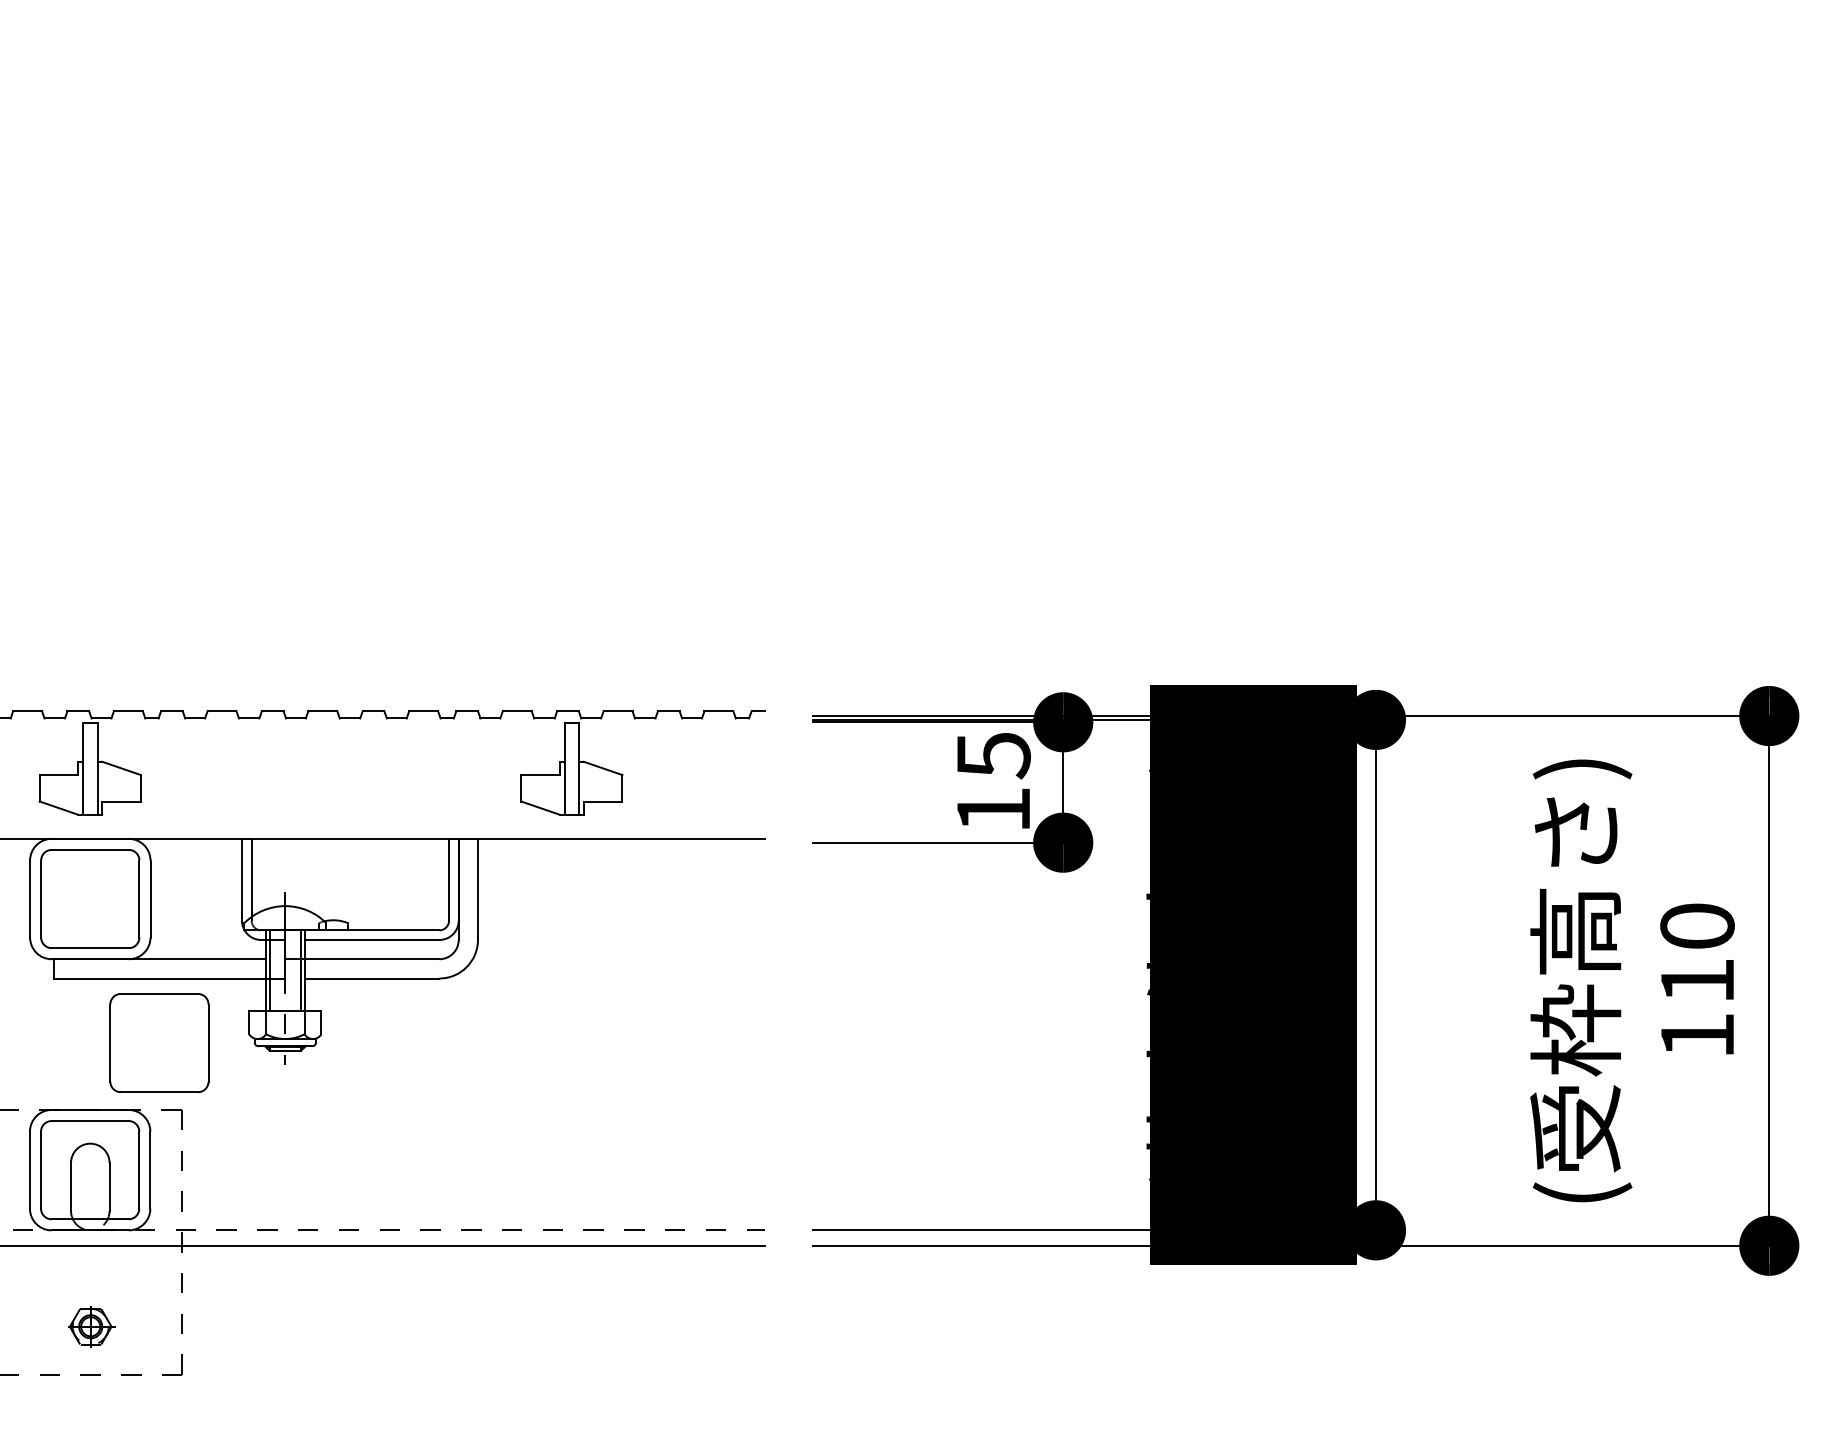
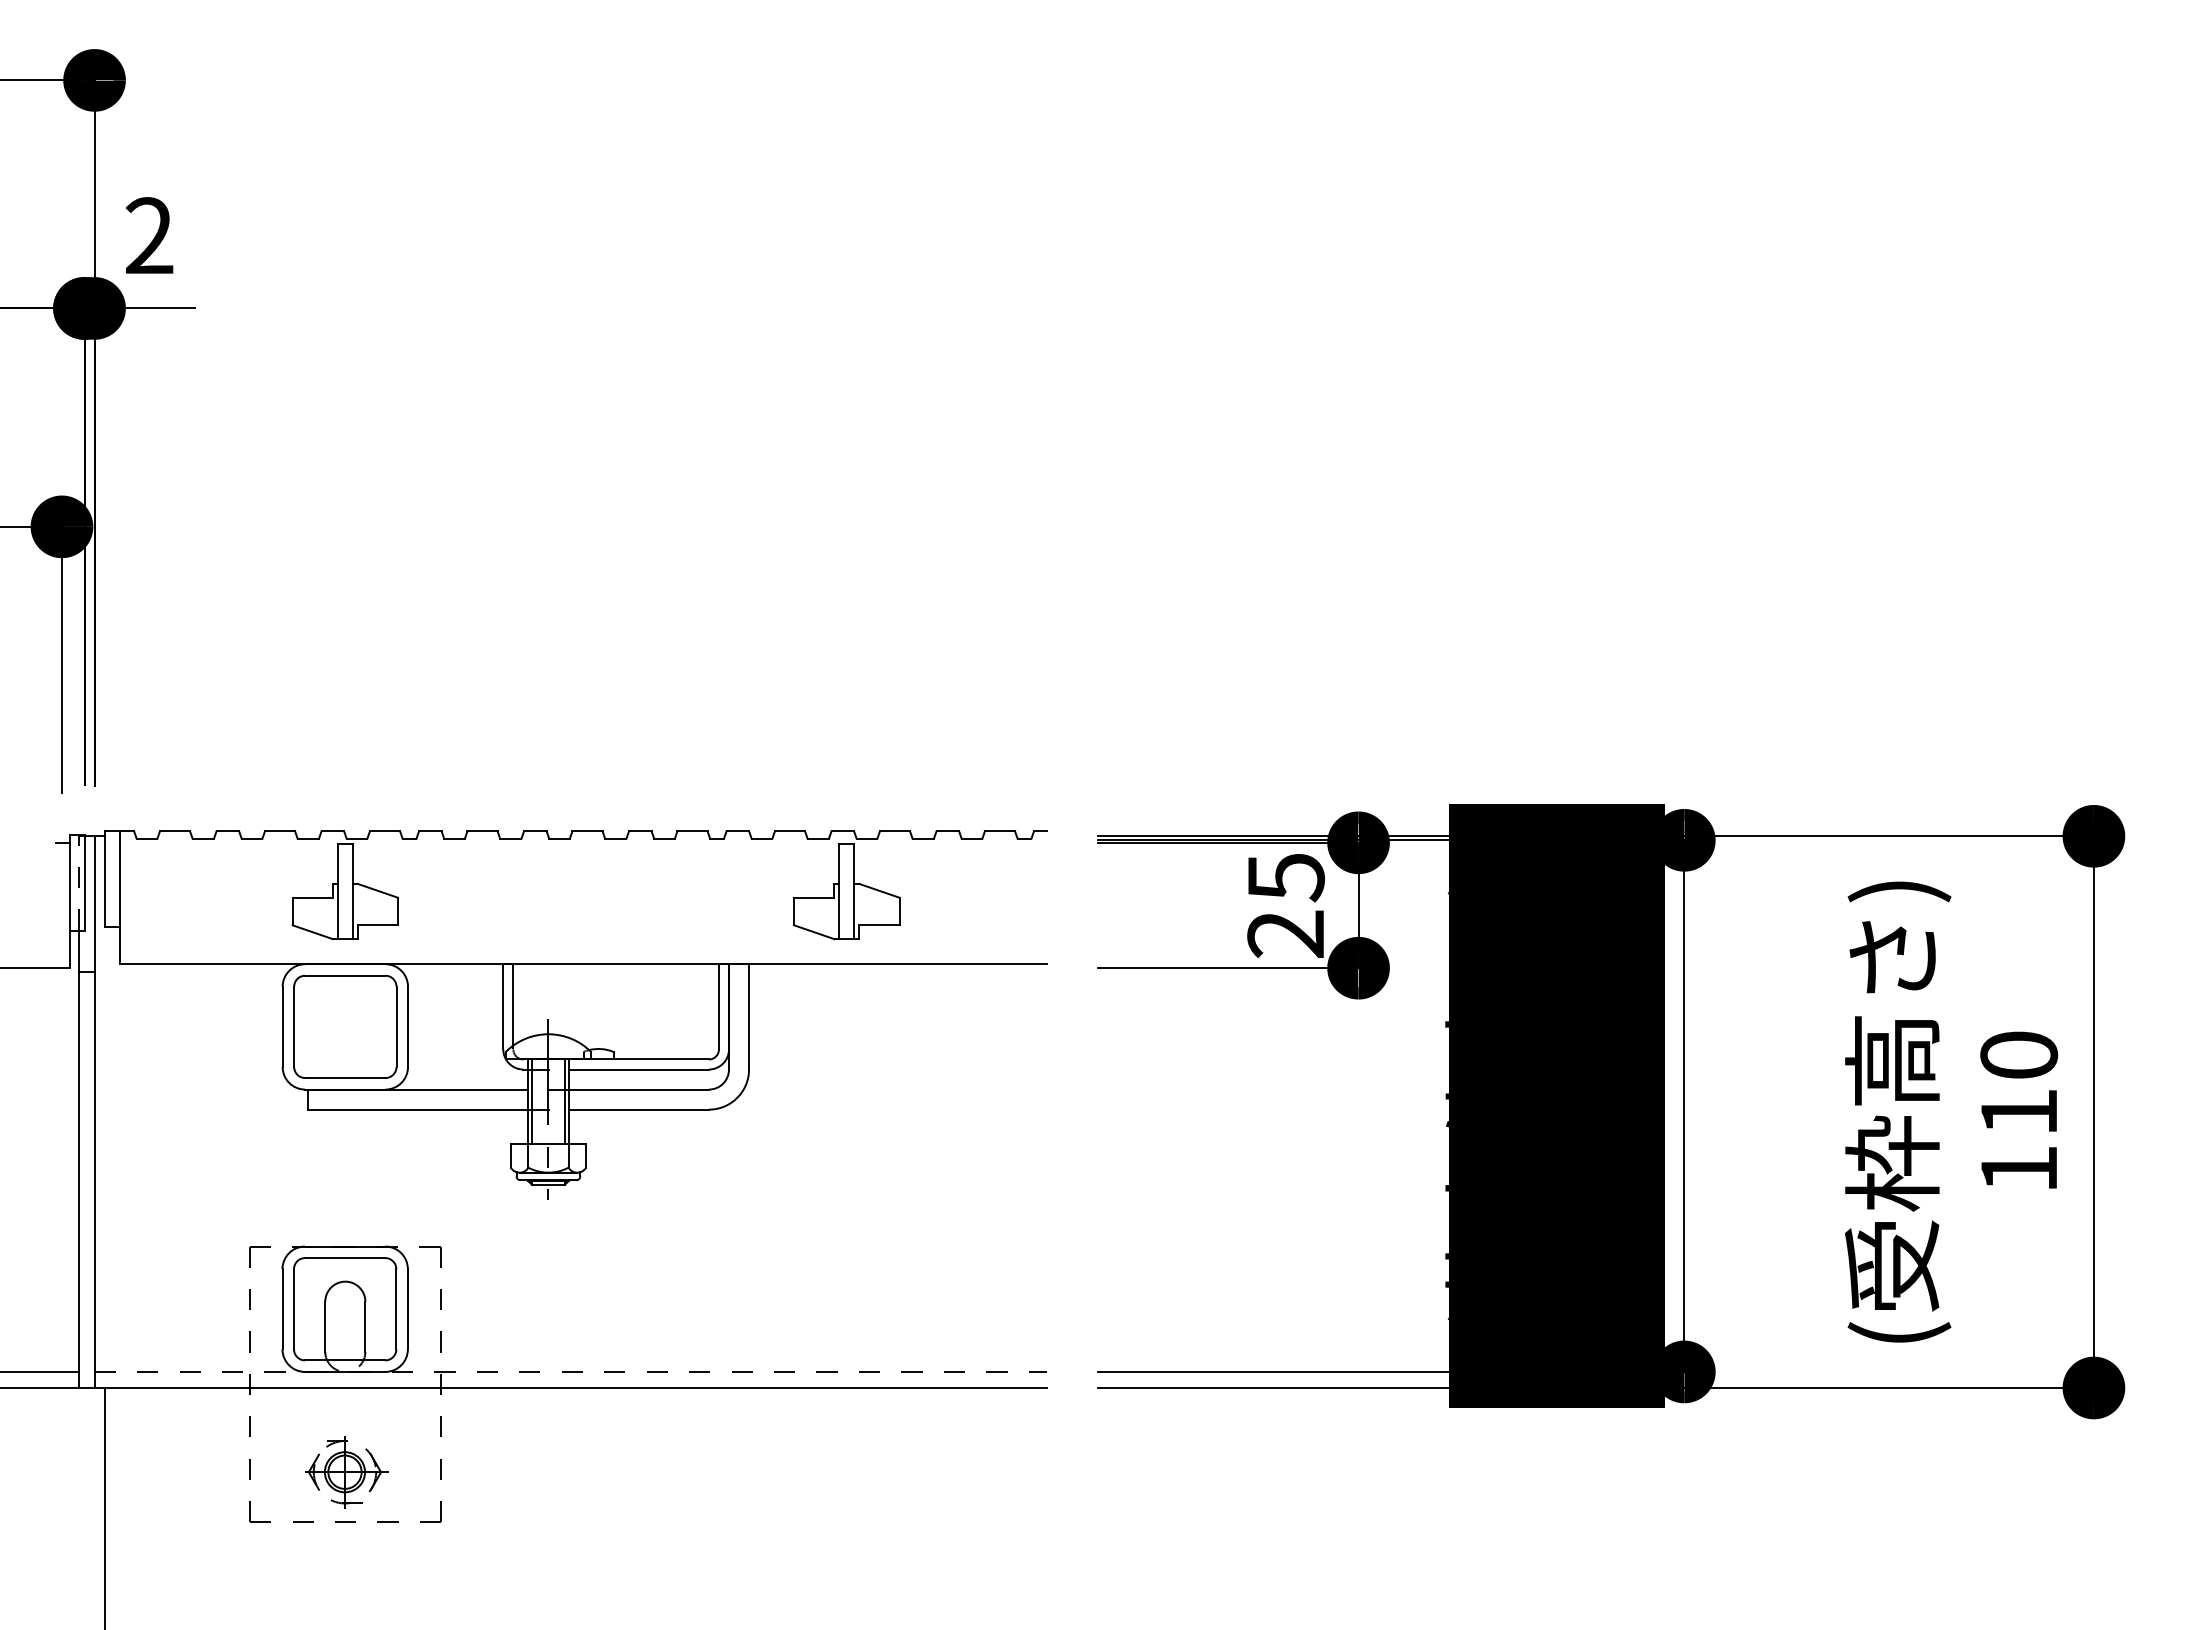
text: (993, 810) -> (1285, 934), 15 -> 25
part: (159, 1042) -> (417, 1176), removed
part: (91, 1326) -> (346, 1472), size x1.67

